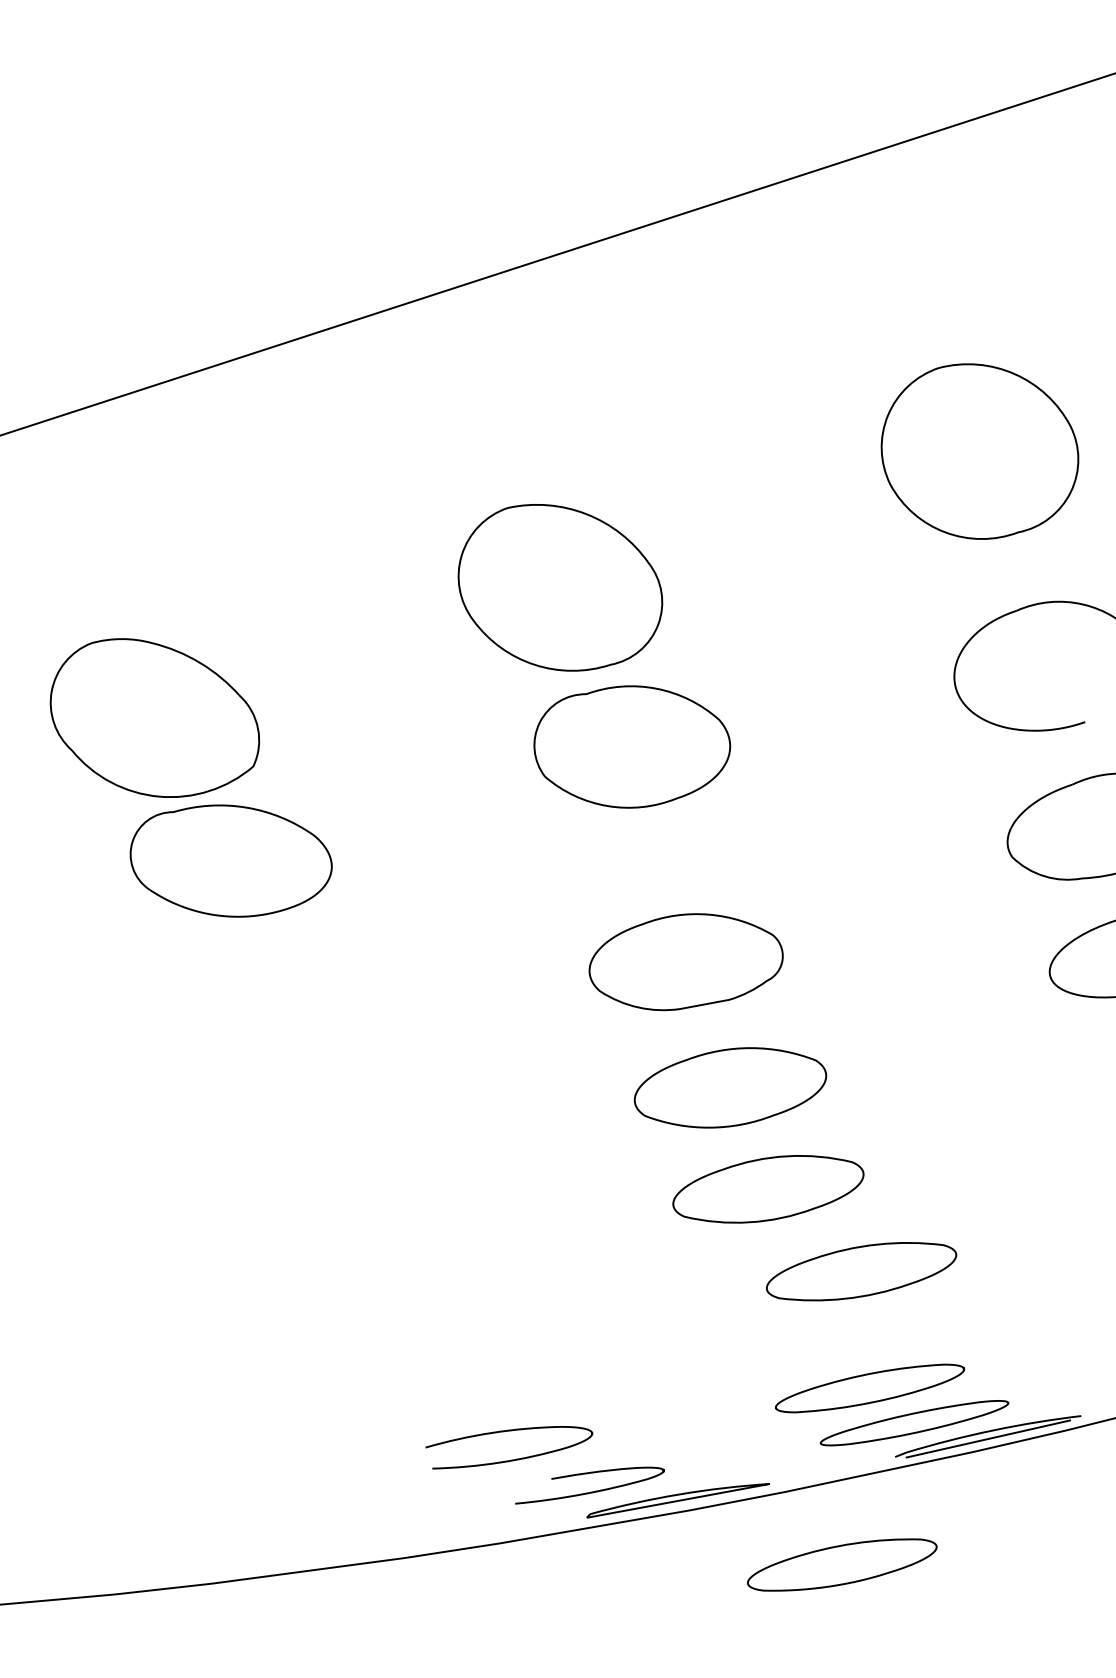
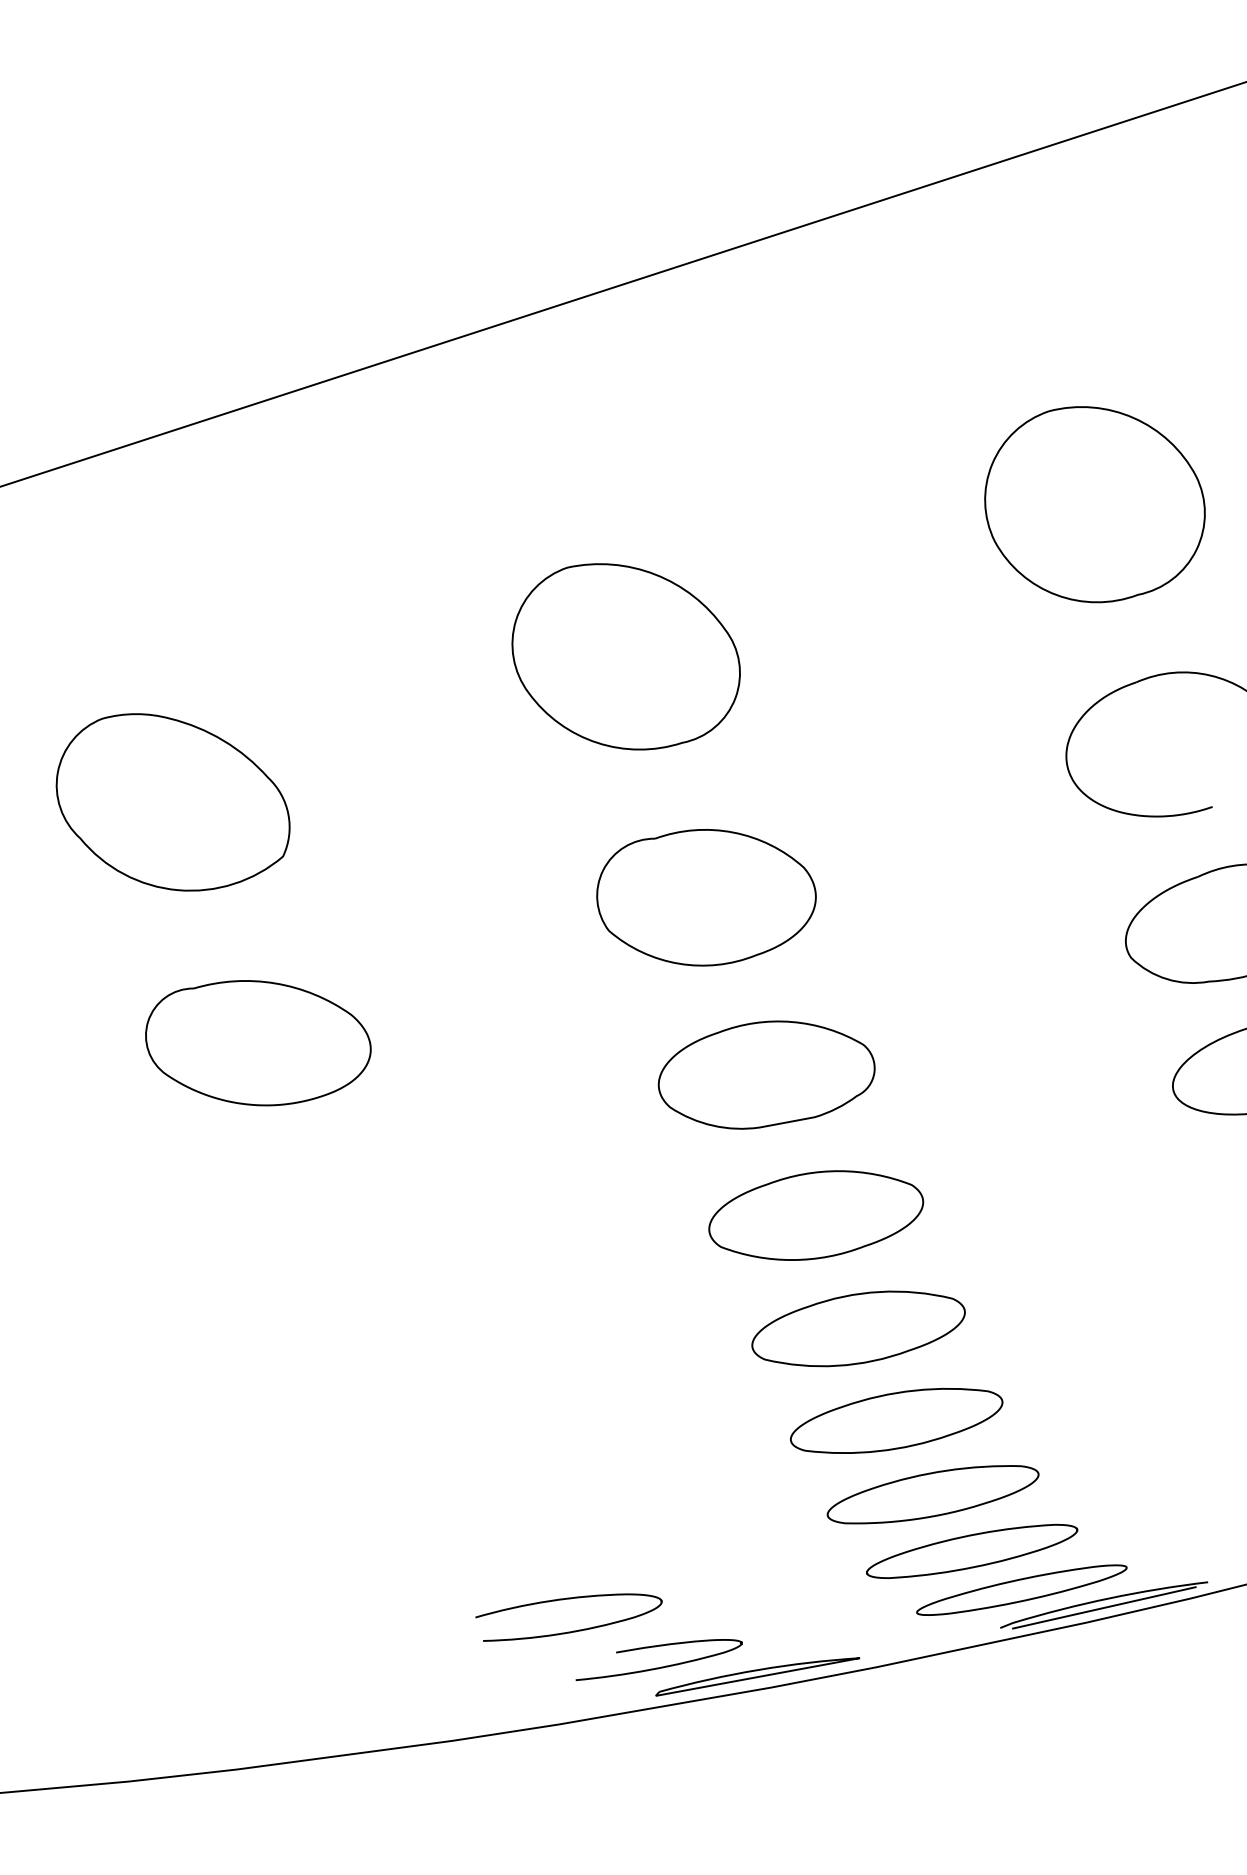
part: (632, 746) -> (706, 897), moved
part: (231, 861) -> (258, 1043), moved
part: (861, 1271) -> (896, 1420), moved
part: (841, 1564) -> (932, 1494), moved

